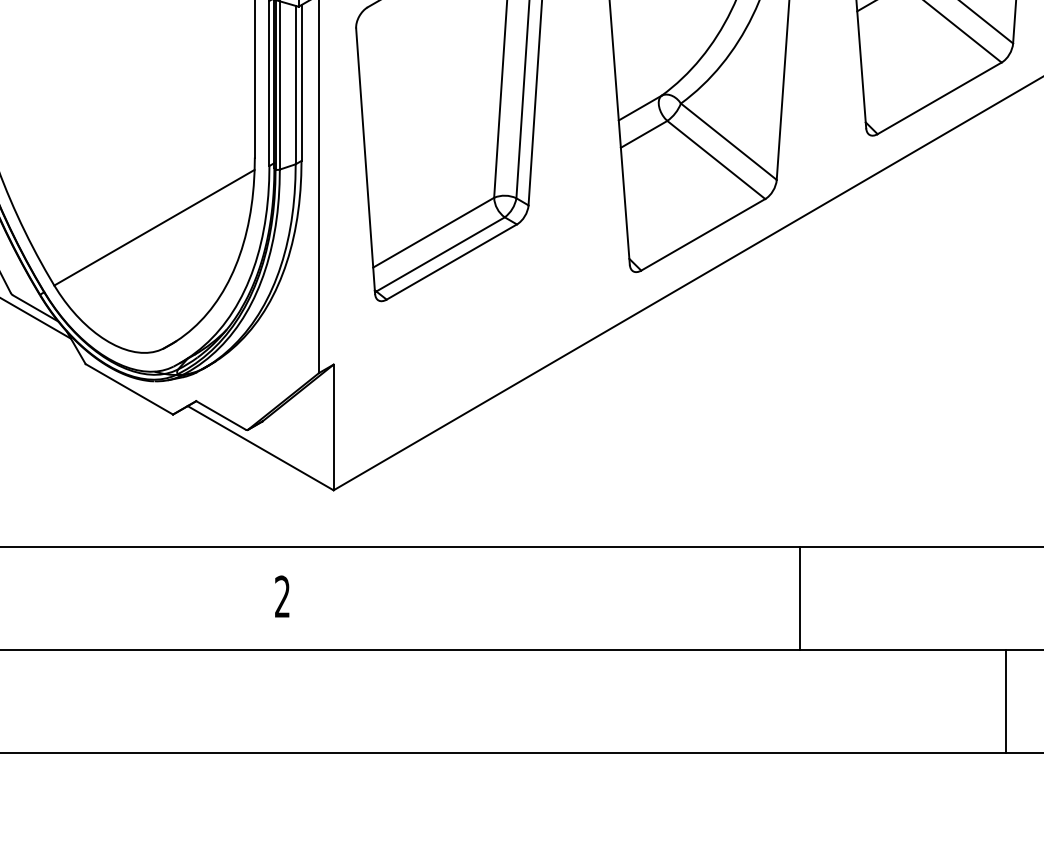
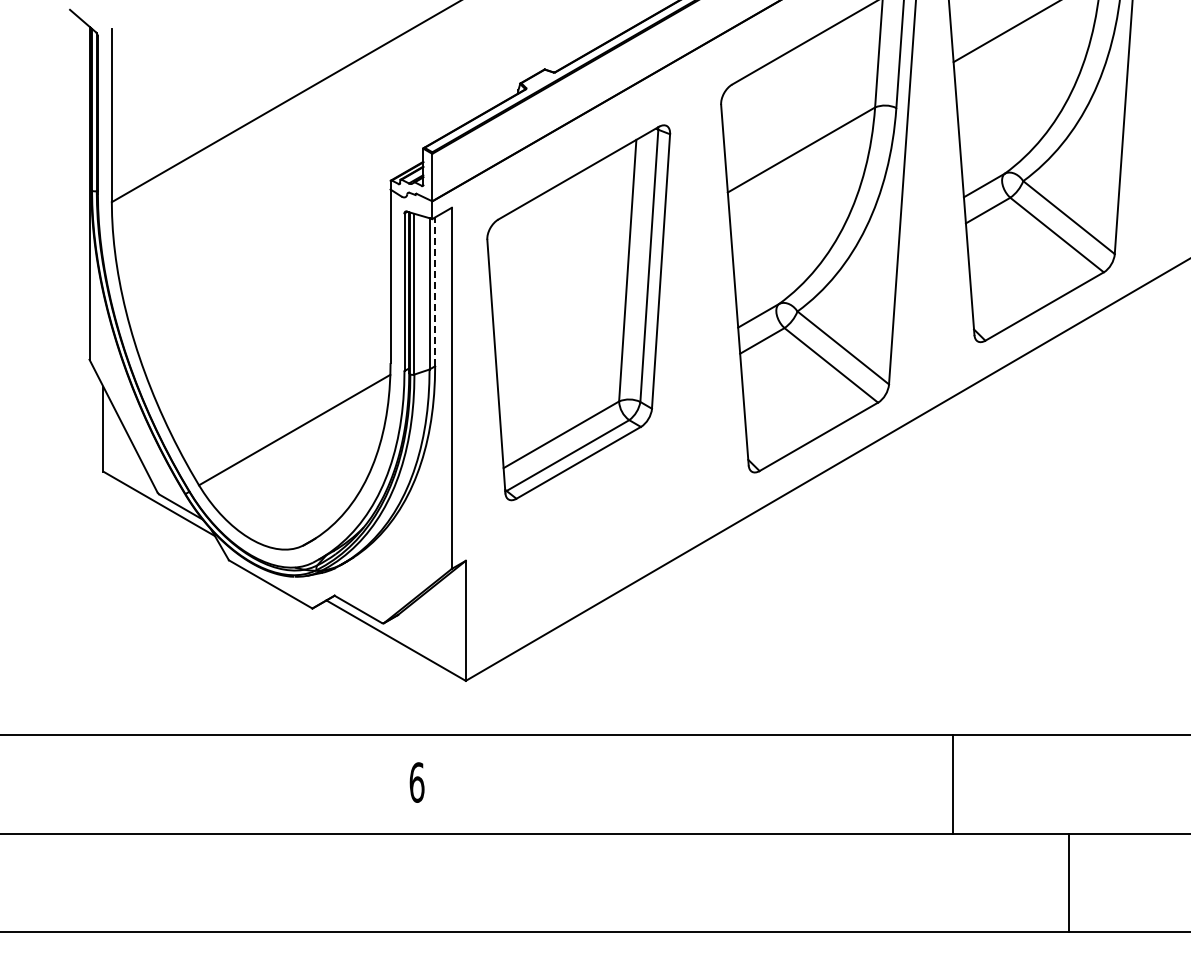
line: (301, 82) -> (435, 291), solid -> dashed
text: (282, 596) -> (416, 782), 2 -> 6
line: (800, 598) -> (953, 784), moved
line: (1006, 701) -> (1069, 882), moved

